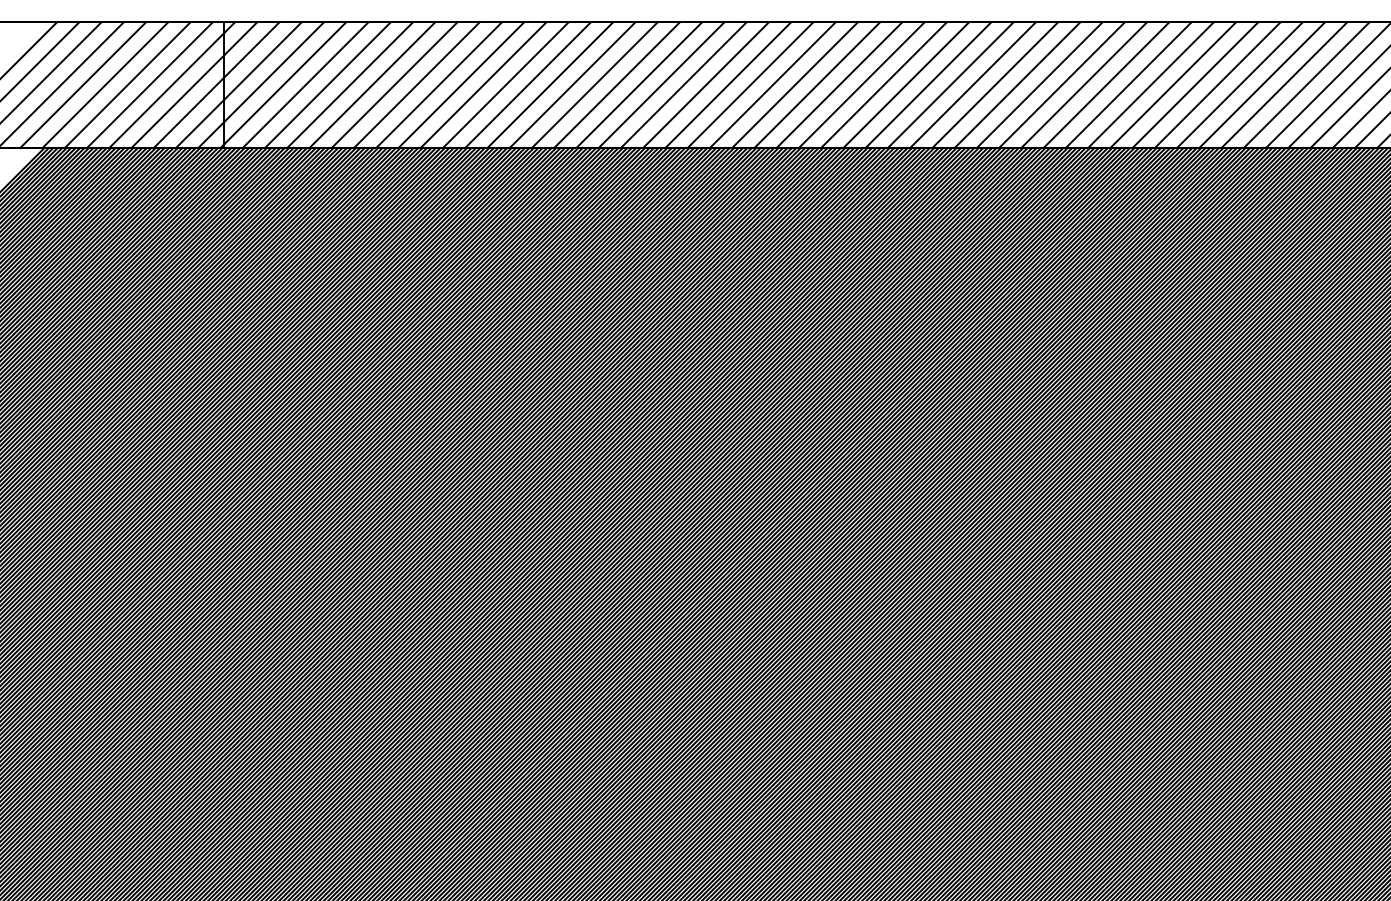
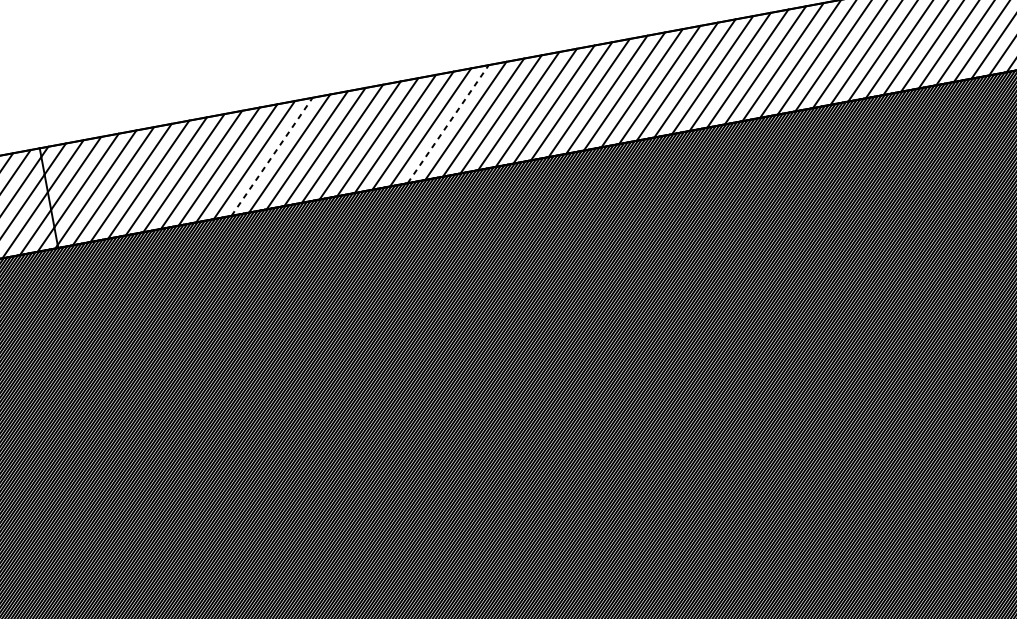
line: (505, 85) -> (271, 157), solid -> dashed
line: (728, 85) -> (448, 124), solid -> dashed

